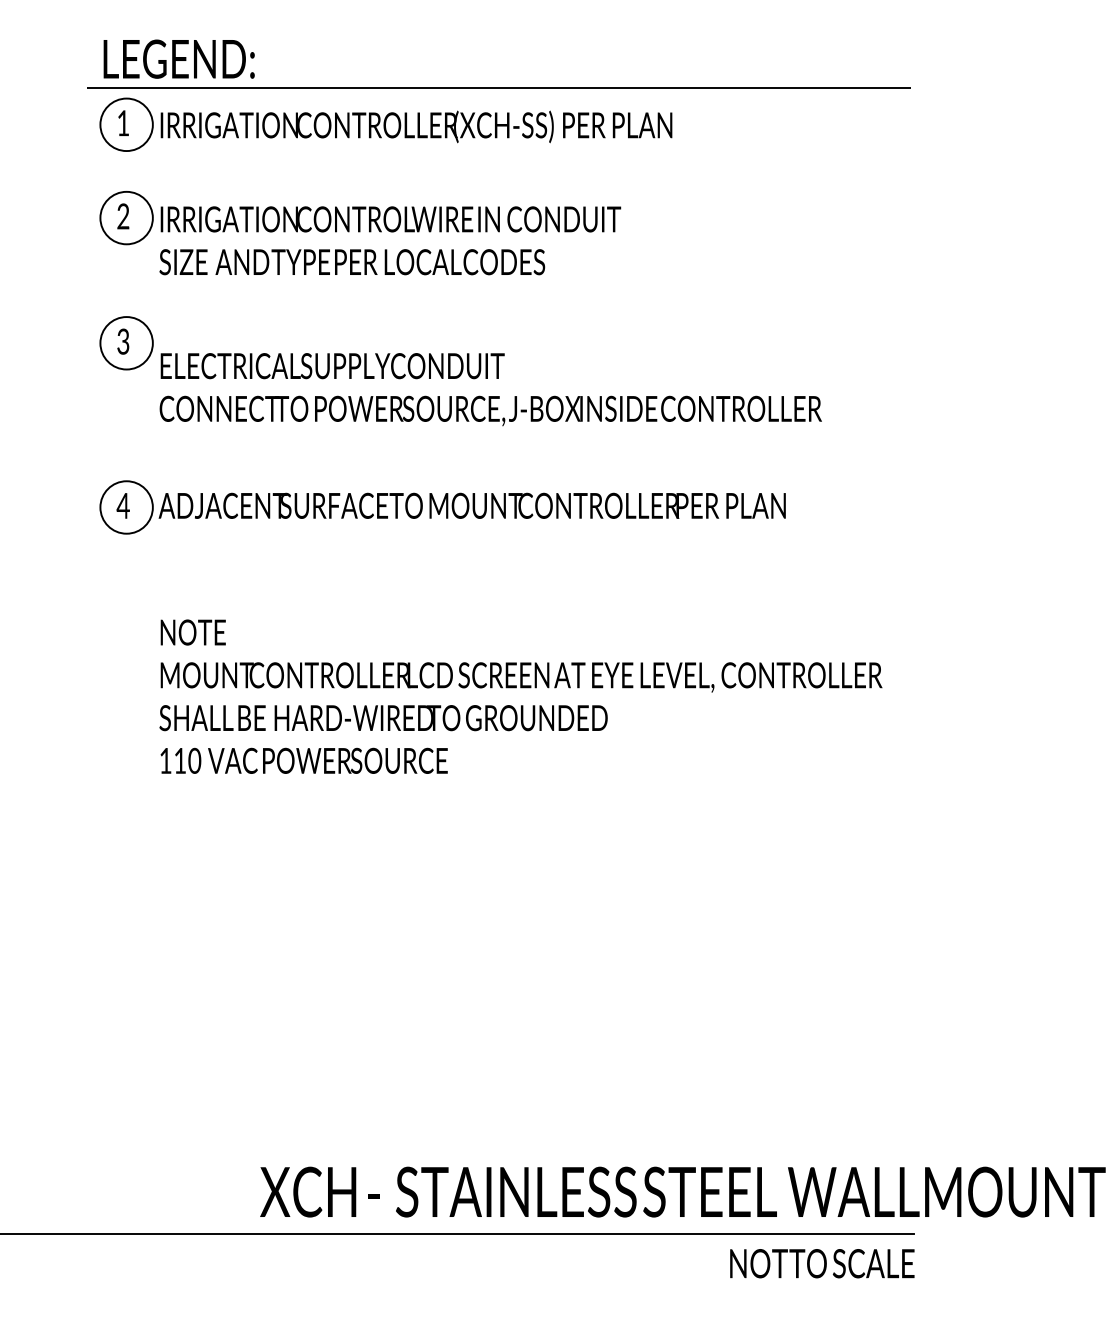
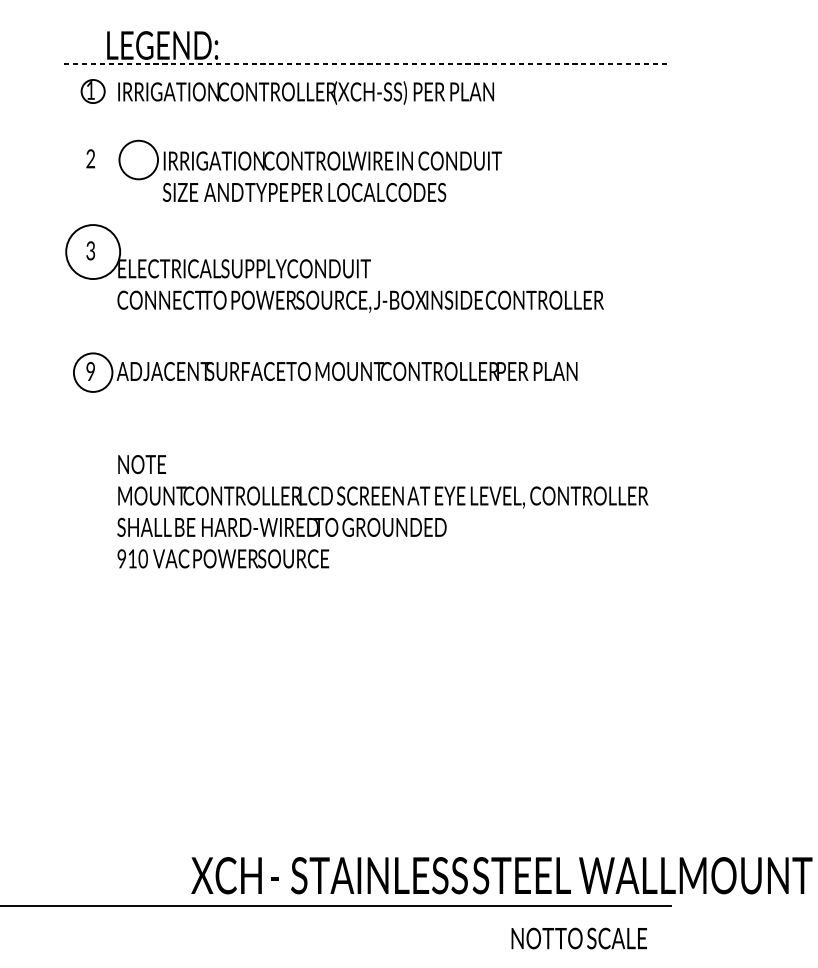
text: (178, 58) -> (162, 45), moved
line: (499, 87) -> (367, 64), solid -> dashed
circle: (126, 124) -> (93, 91), size x0.6
part: (360, 233) -> (310, 171), moved
circle: (126, 343) -> (93, 252), size x1.4
text: (122, 505) -> (90, 371), 4 -> 9
text: (165, 760) -> (121, 558), 110 -> 910
text: (822, 1263) -> (579, 938), moved

